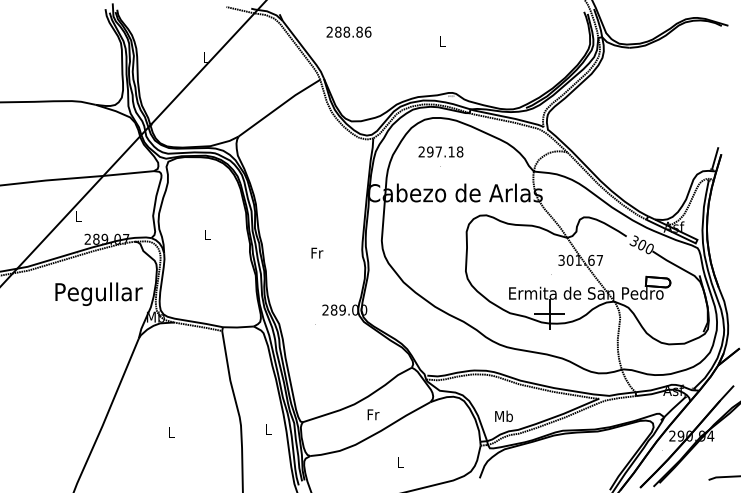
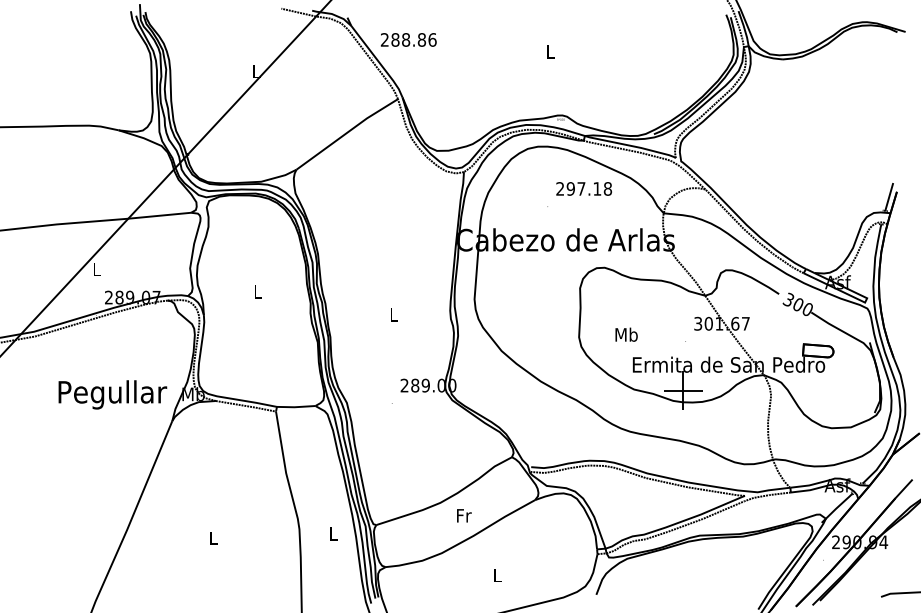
text: (348, 31) -> (408, 39), moved
text: (440, 151) -> (583, 188), moved
text: (317, 252) -> (394, 314), Fr -> L
text: (98, 293) -> (112, 394), moved
text: (503, 416) -> (626, 334), moved

